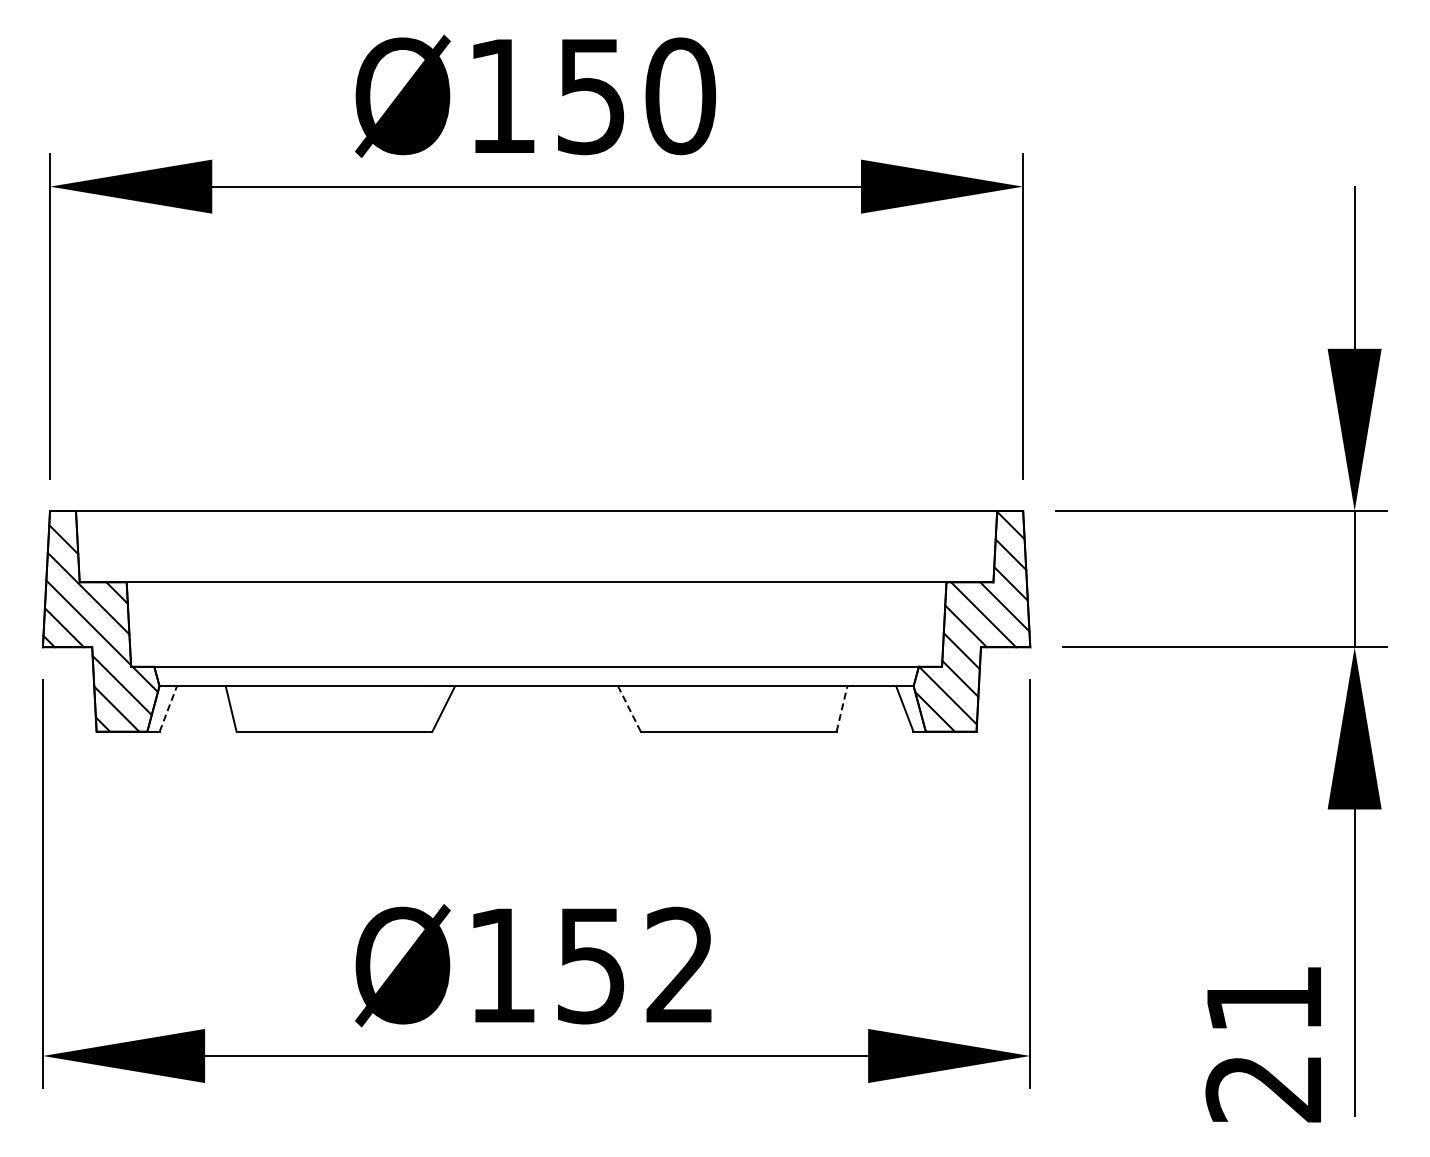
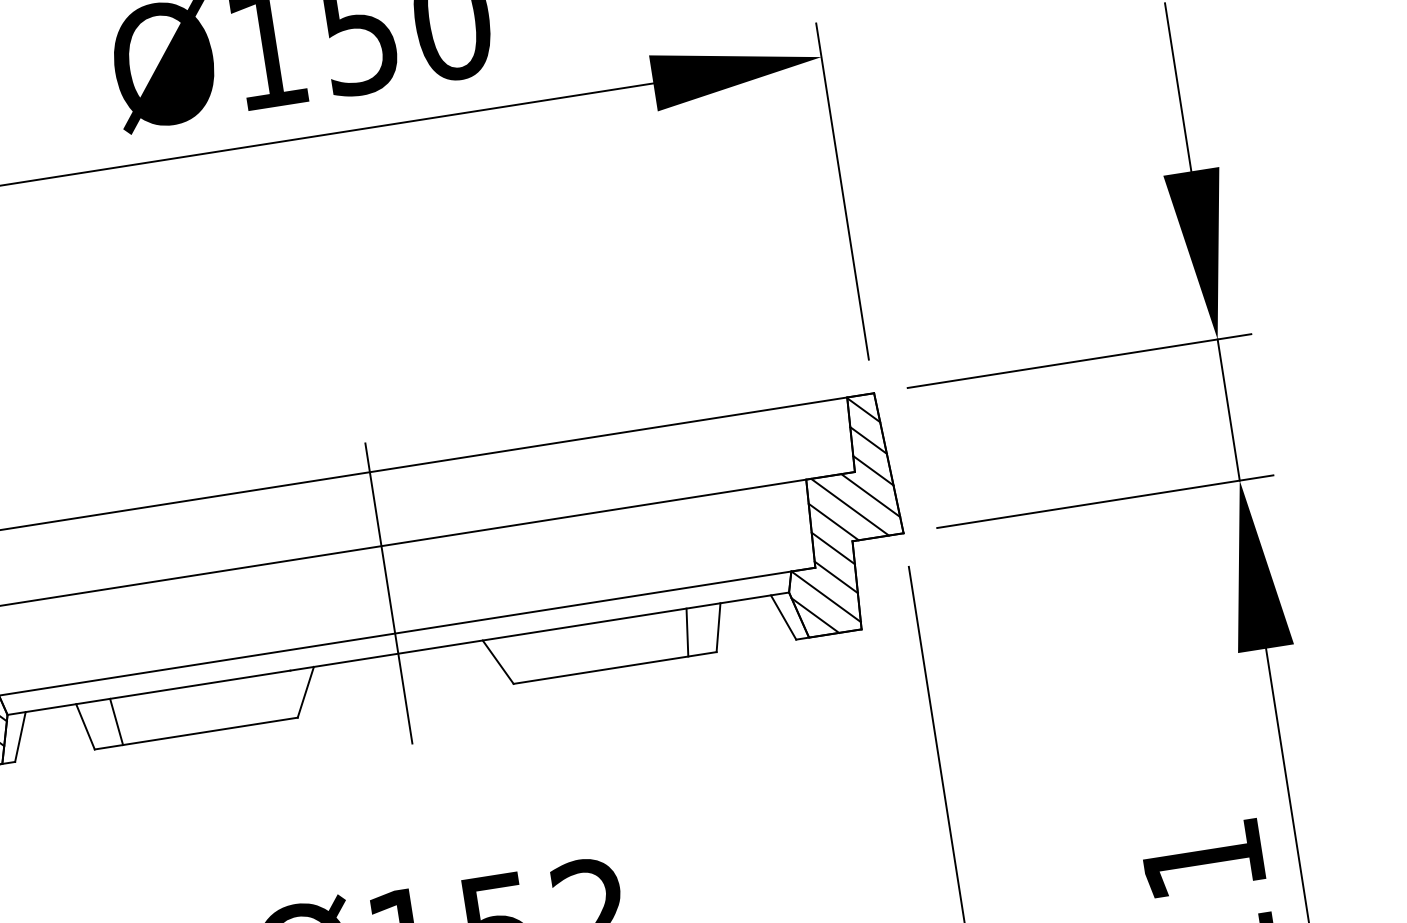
line: (536, 627) -> (388, 592), added
line: (168, 708) -> (20, 736), dashed -> solid
line: (260, 708) -> (115, 721), added
line: (629, 708) -> (498, 661), dashed -> solid
line: (811, 708) -> (686, 632), added
line: (842, 708) -> (718, 627), dashed -> solid

